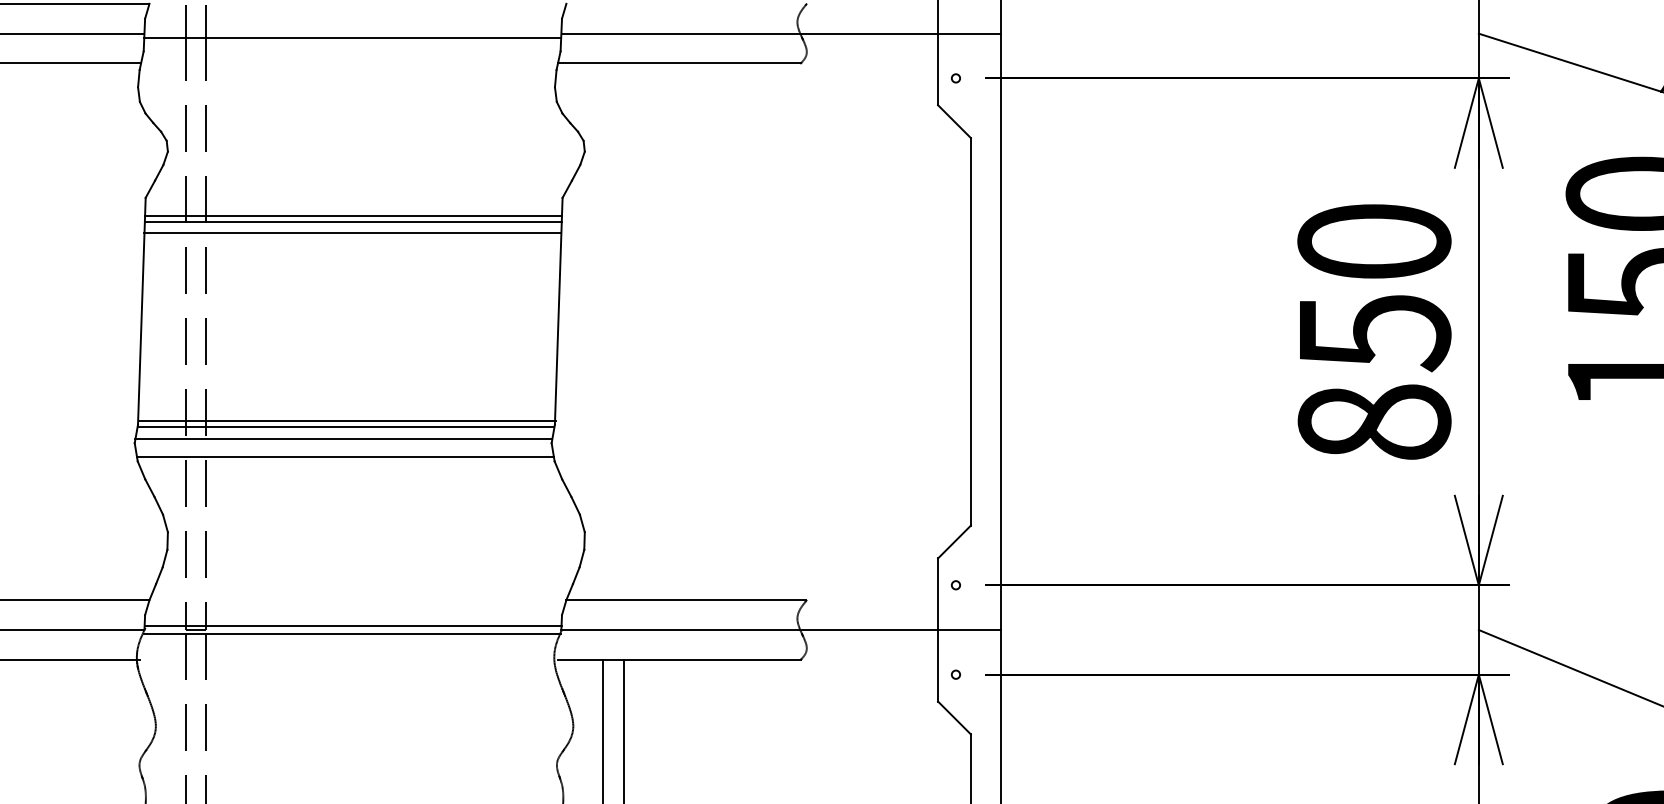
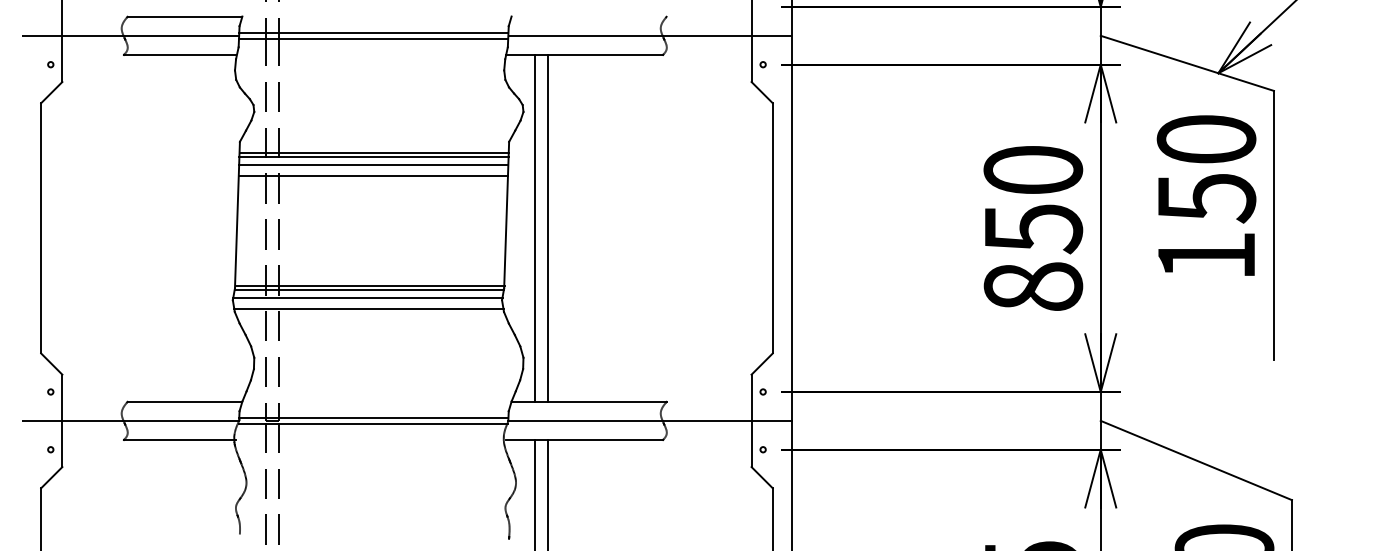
line: (352, 28) -> (373, 32), added
line: (350, 251) -> (372, 176), added
line: (603, 332) -> (535, 228), added
line: (623, 332) -> (548, 228), added

